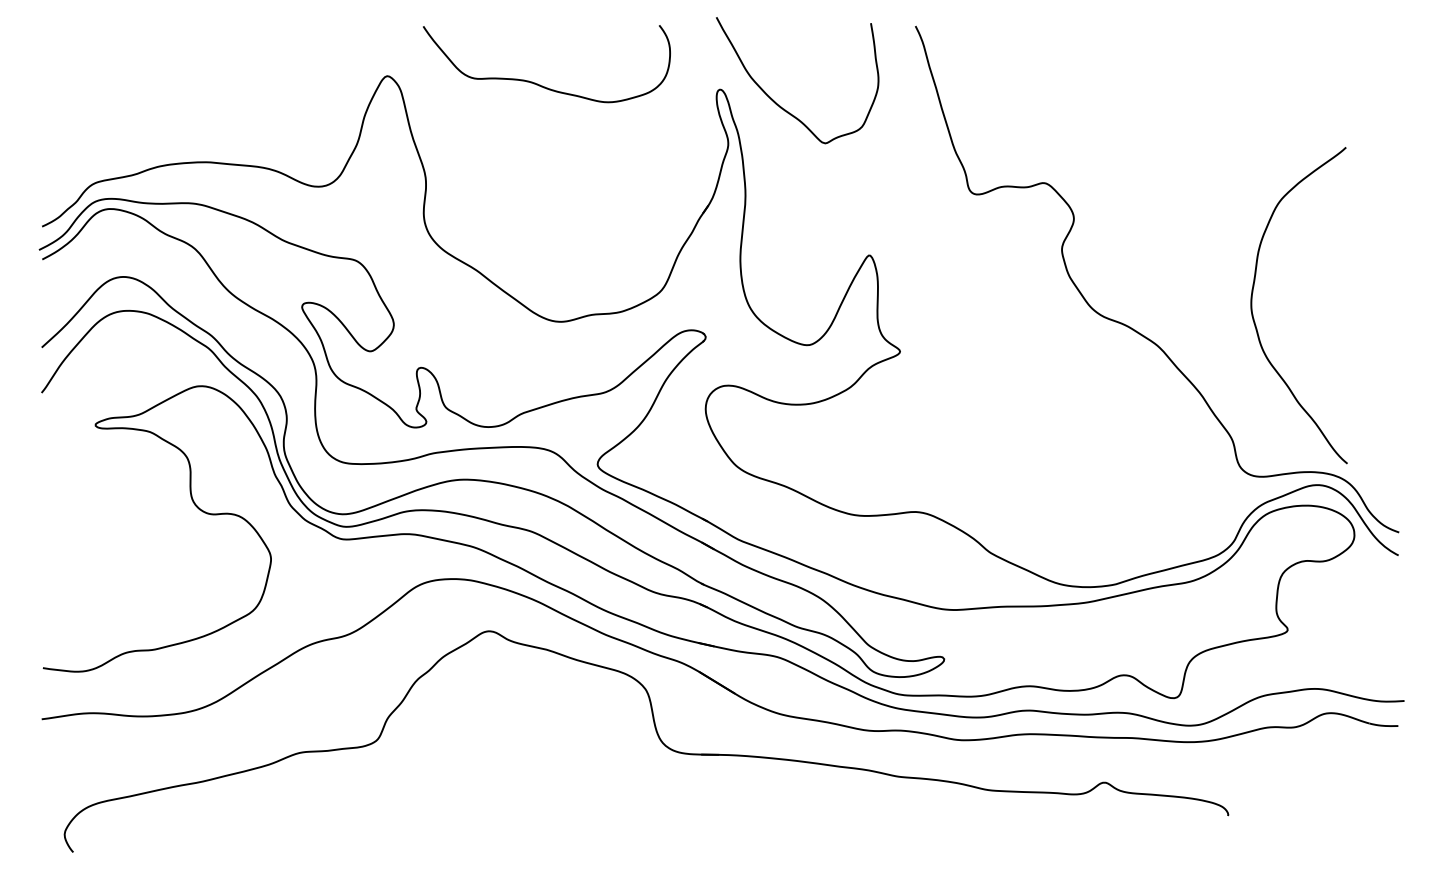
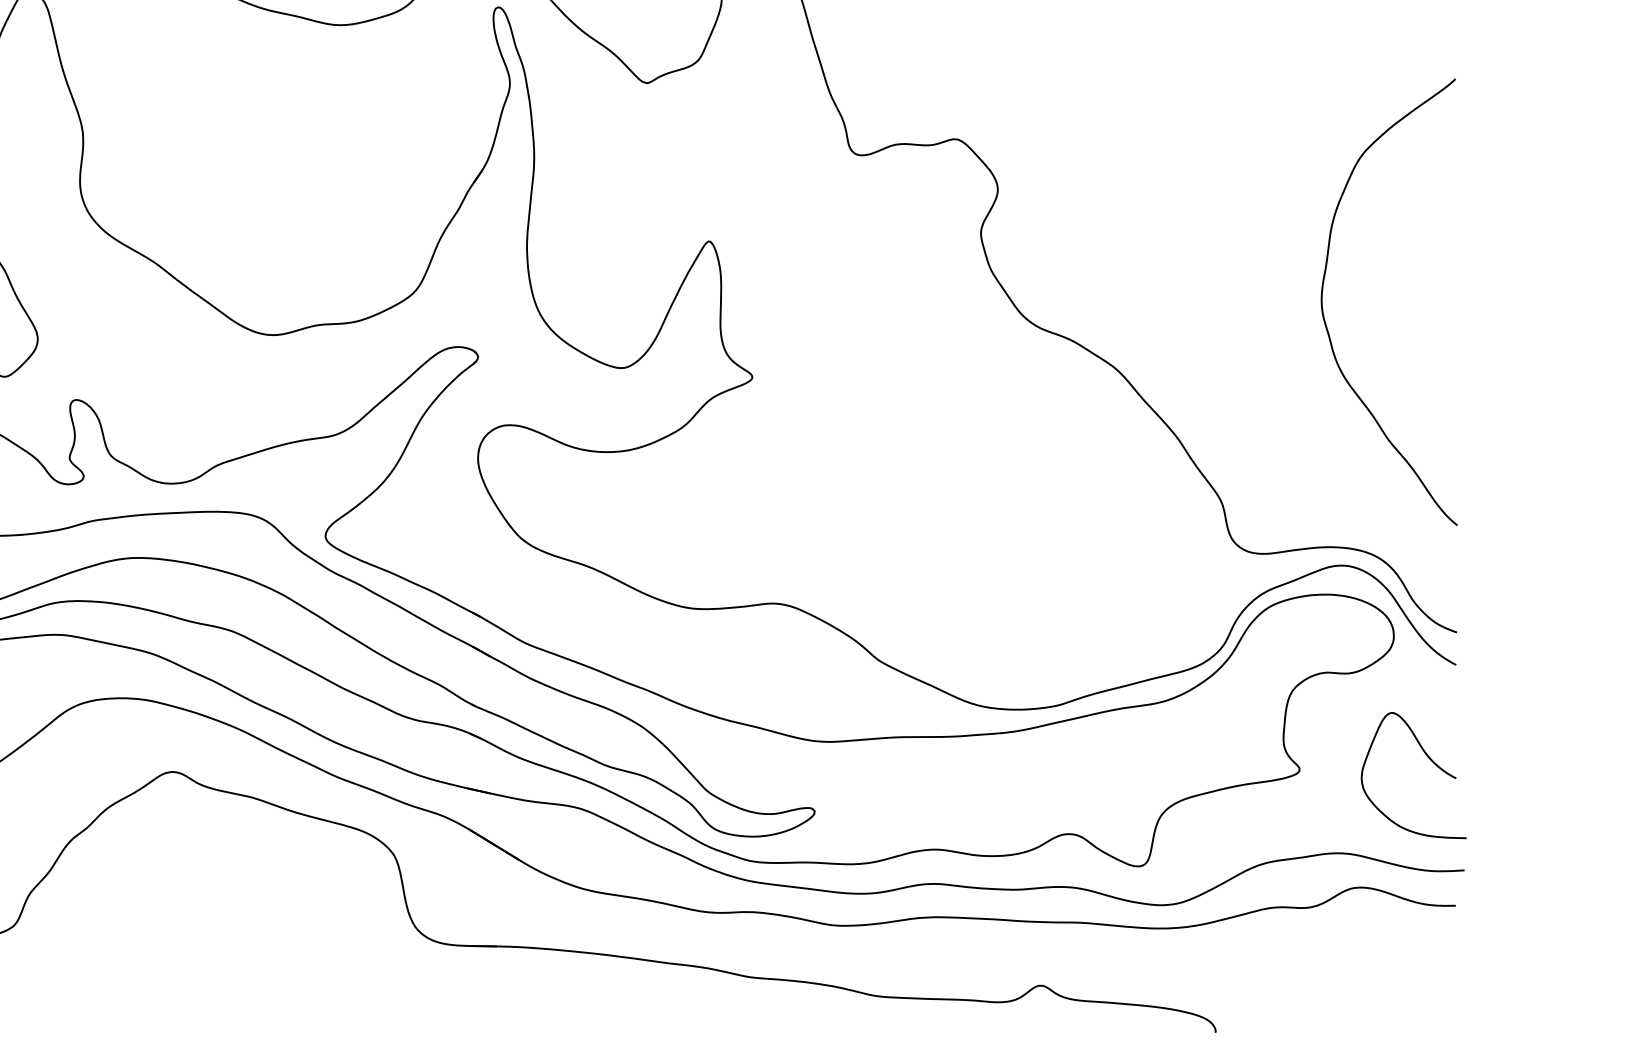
curve: (1254, 318) -> (1326, 320), moved
curve: (1378, 621) -> (1427, 758), added

